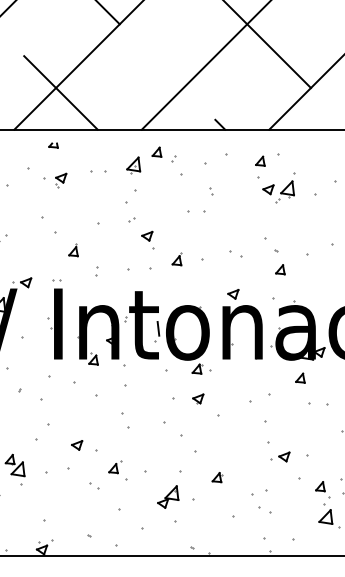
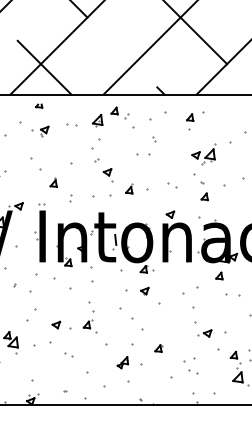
part: (278, 188) -> (203, 154), moved
part: (117, 470) -> (89, 326), moved
part: (167, 496) -> (122, 362), size x0.7

